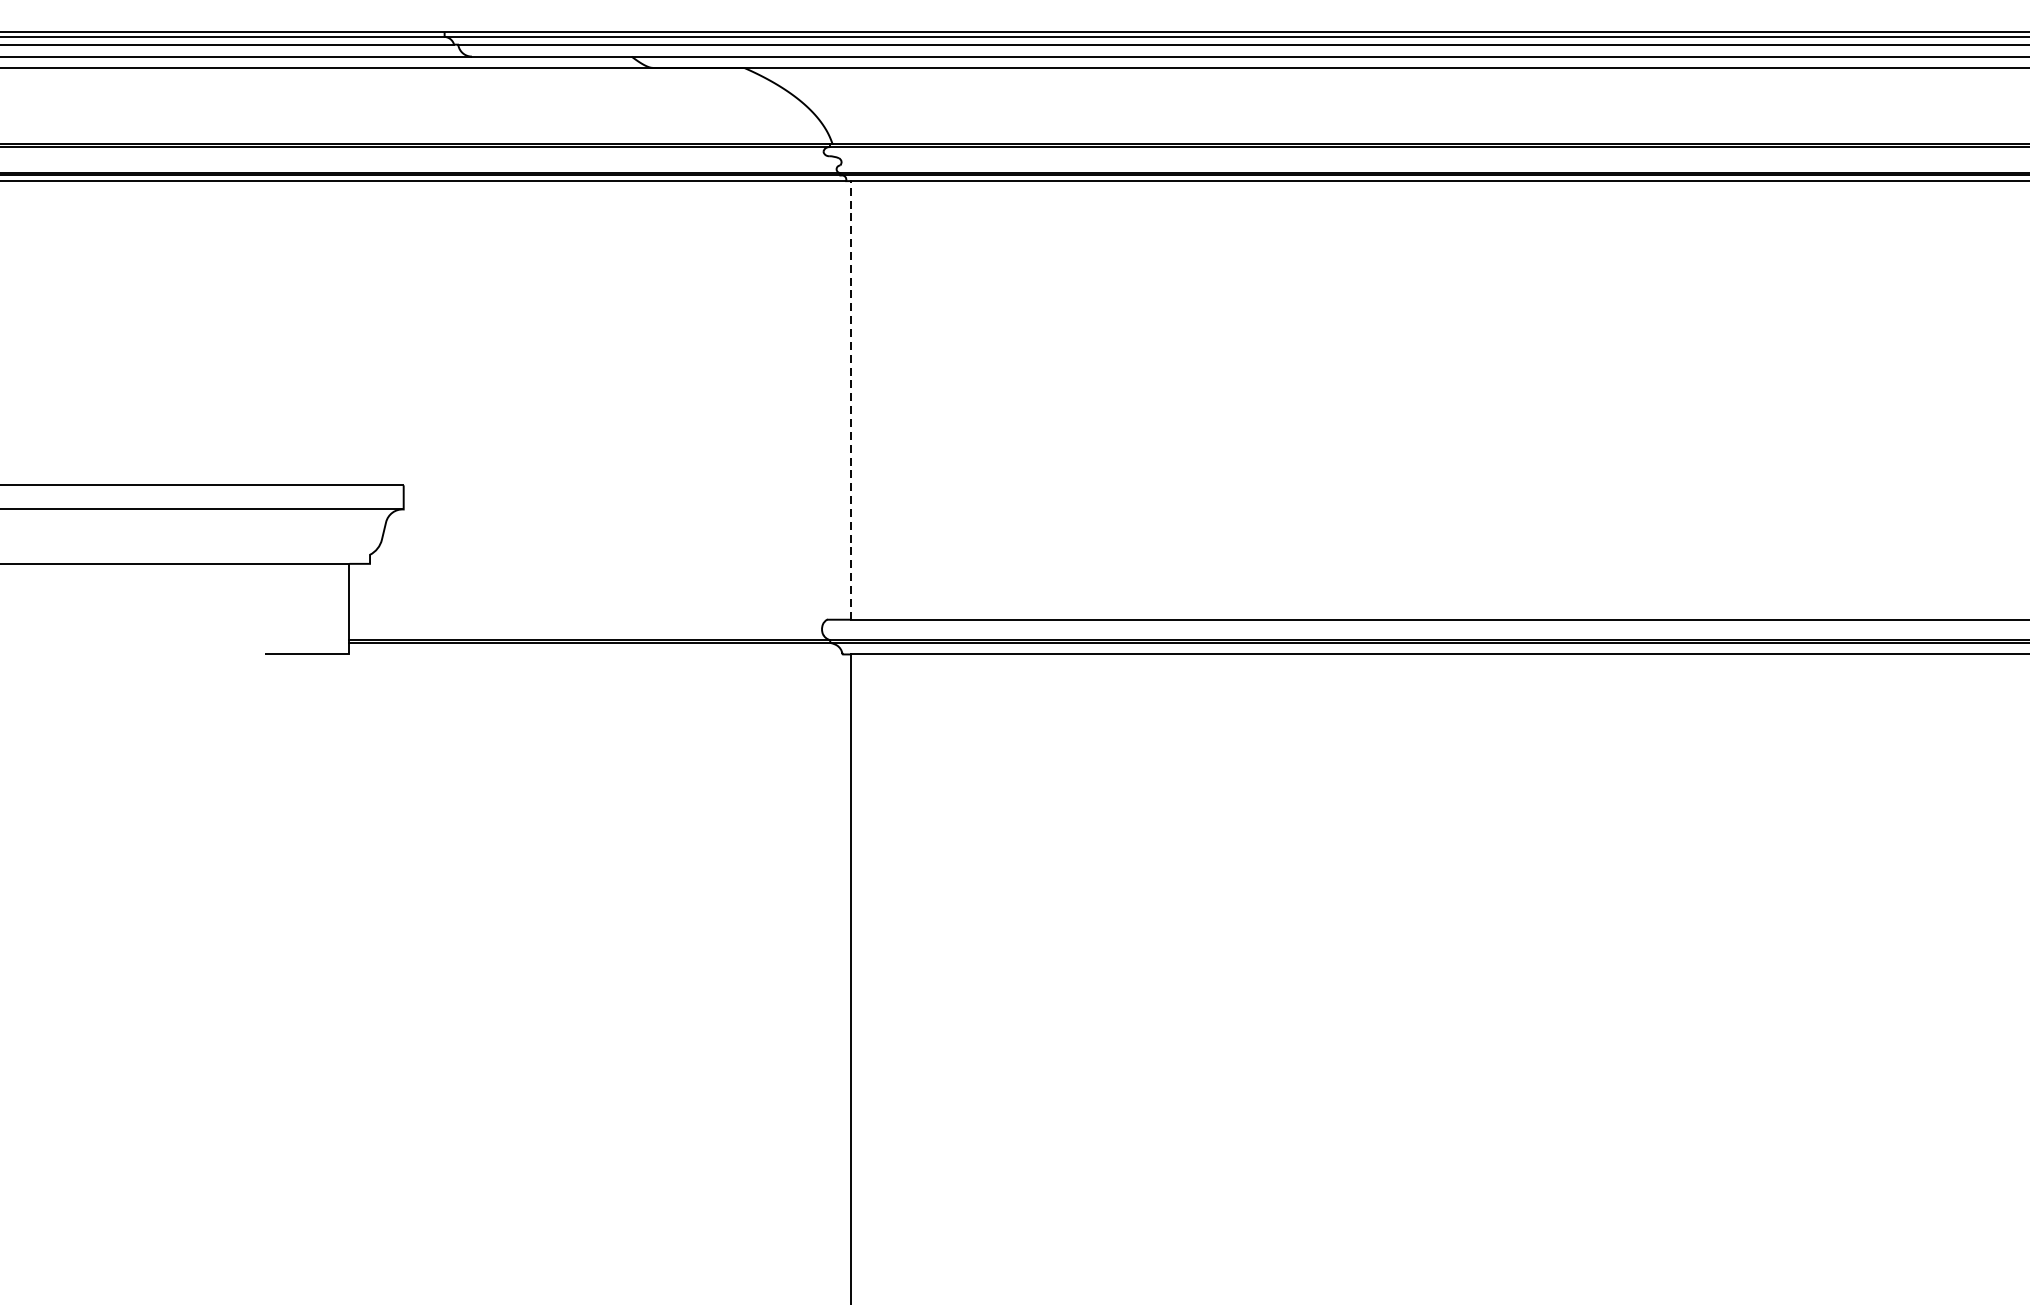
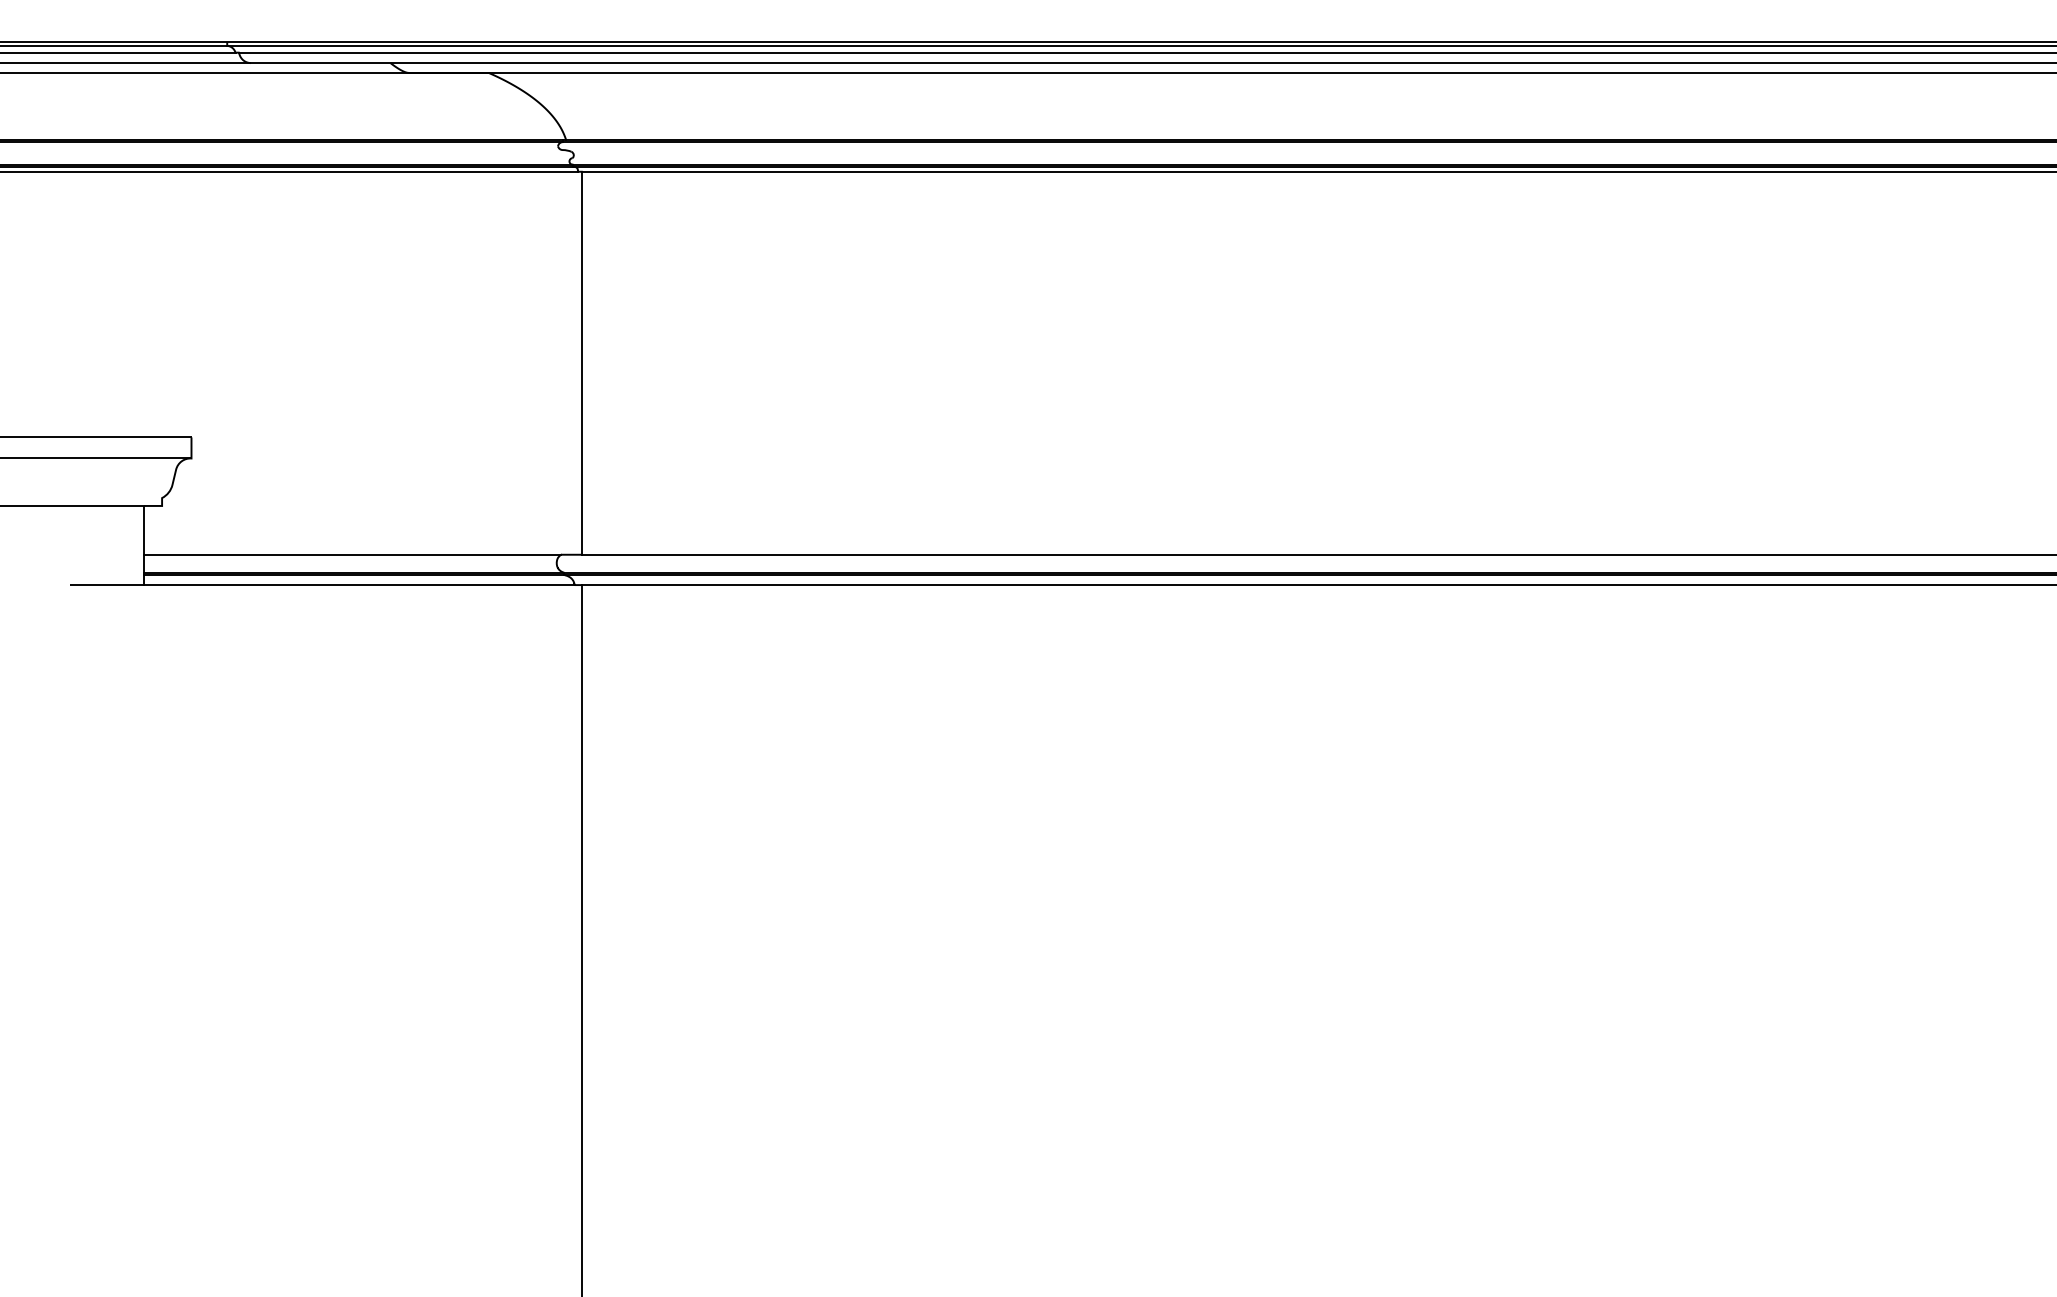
line: (850, 399) -> (581, 362), dashed -> solid
line: (588, 619) -> (352, 554), added
line: (596, 654) -> (359, 585), added

